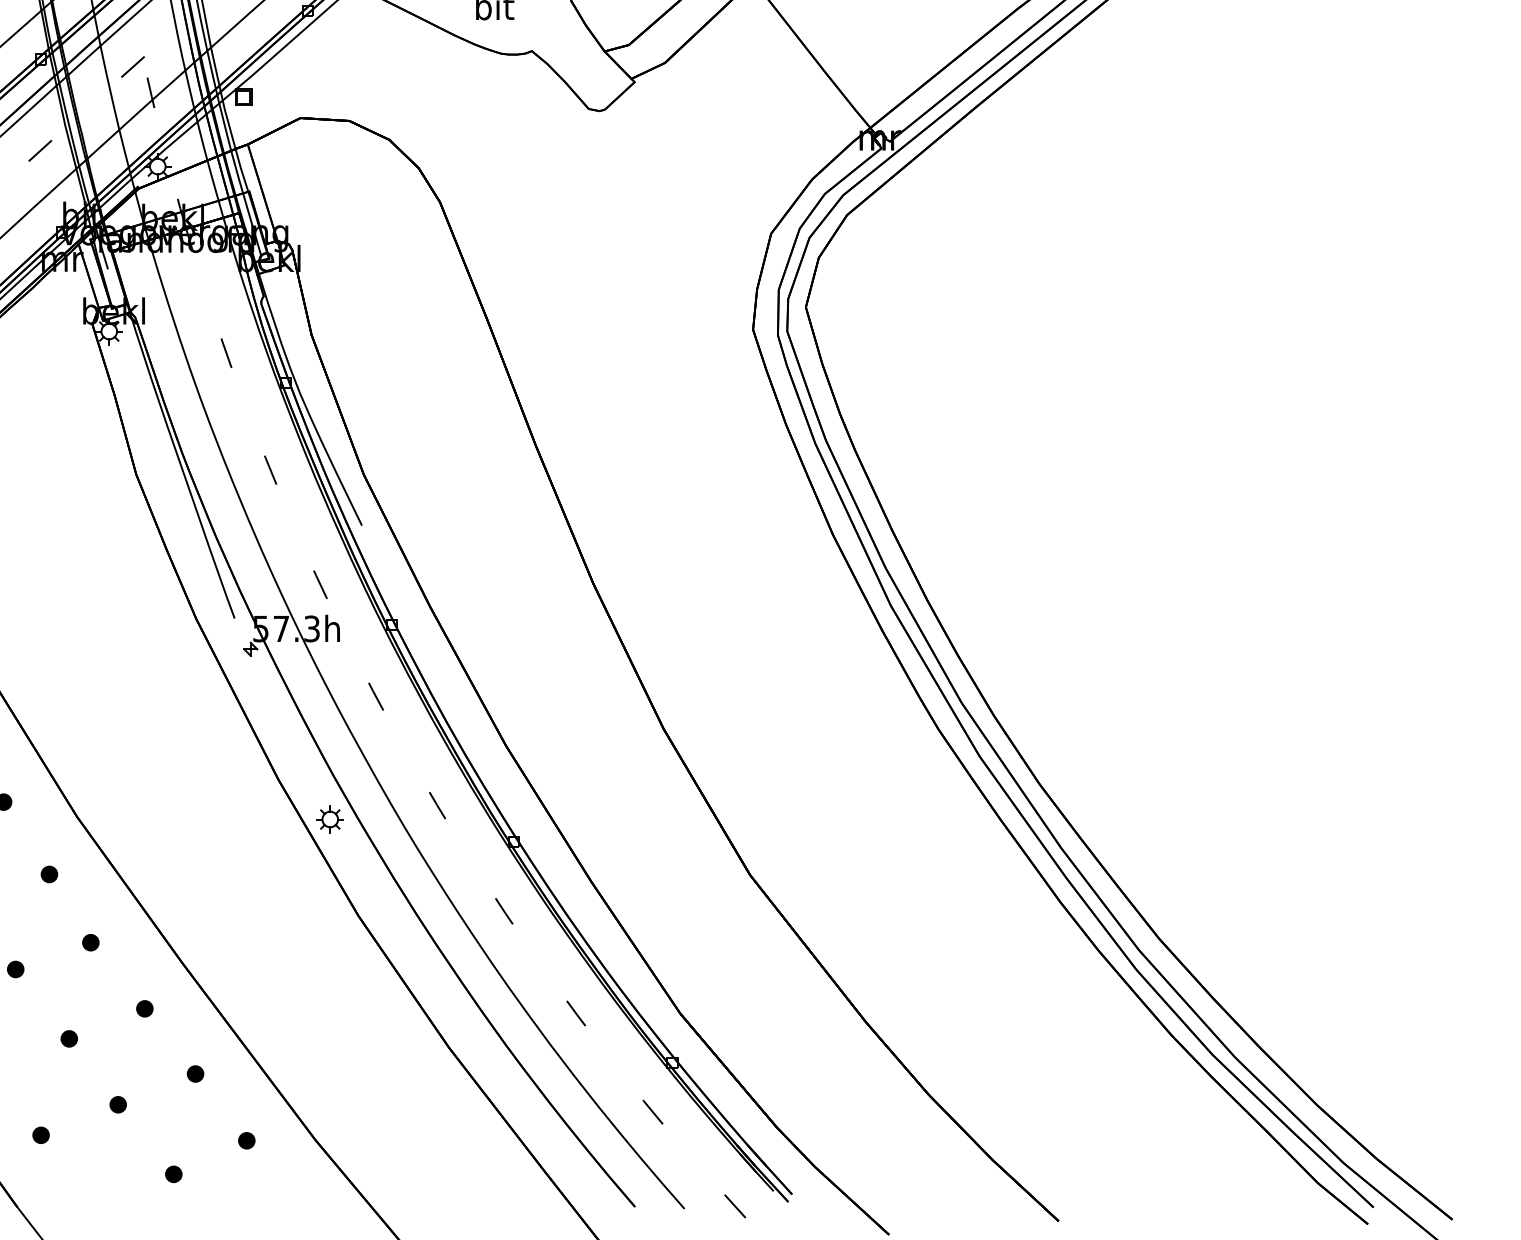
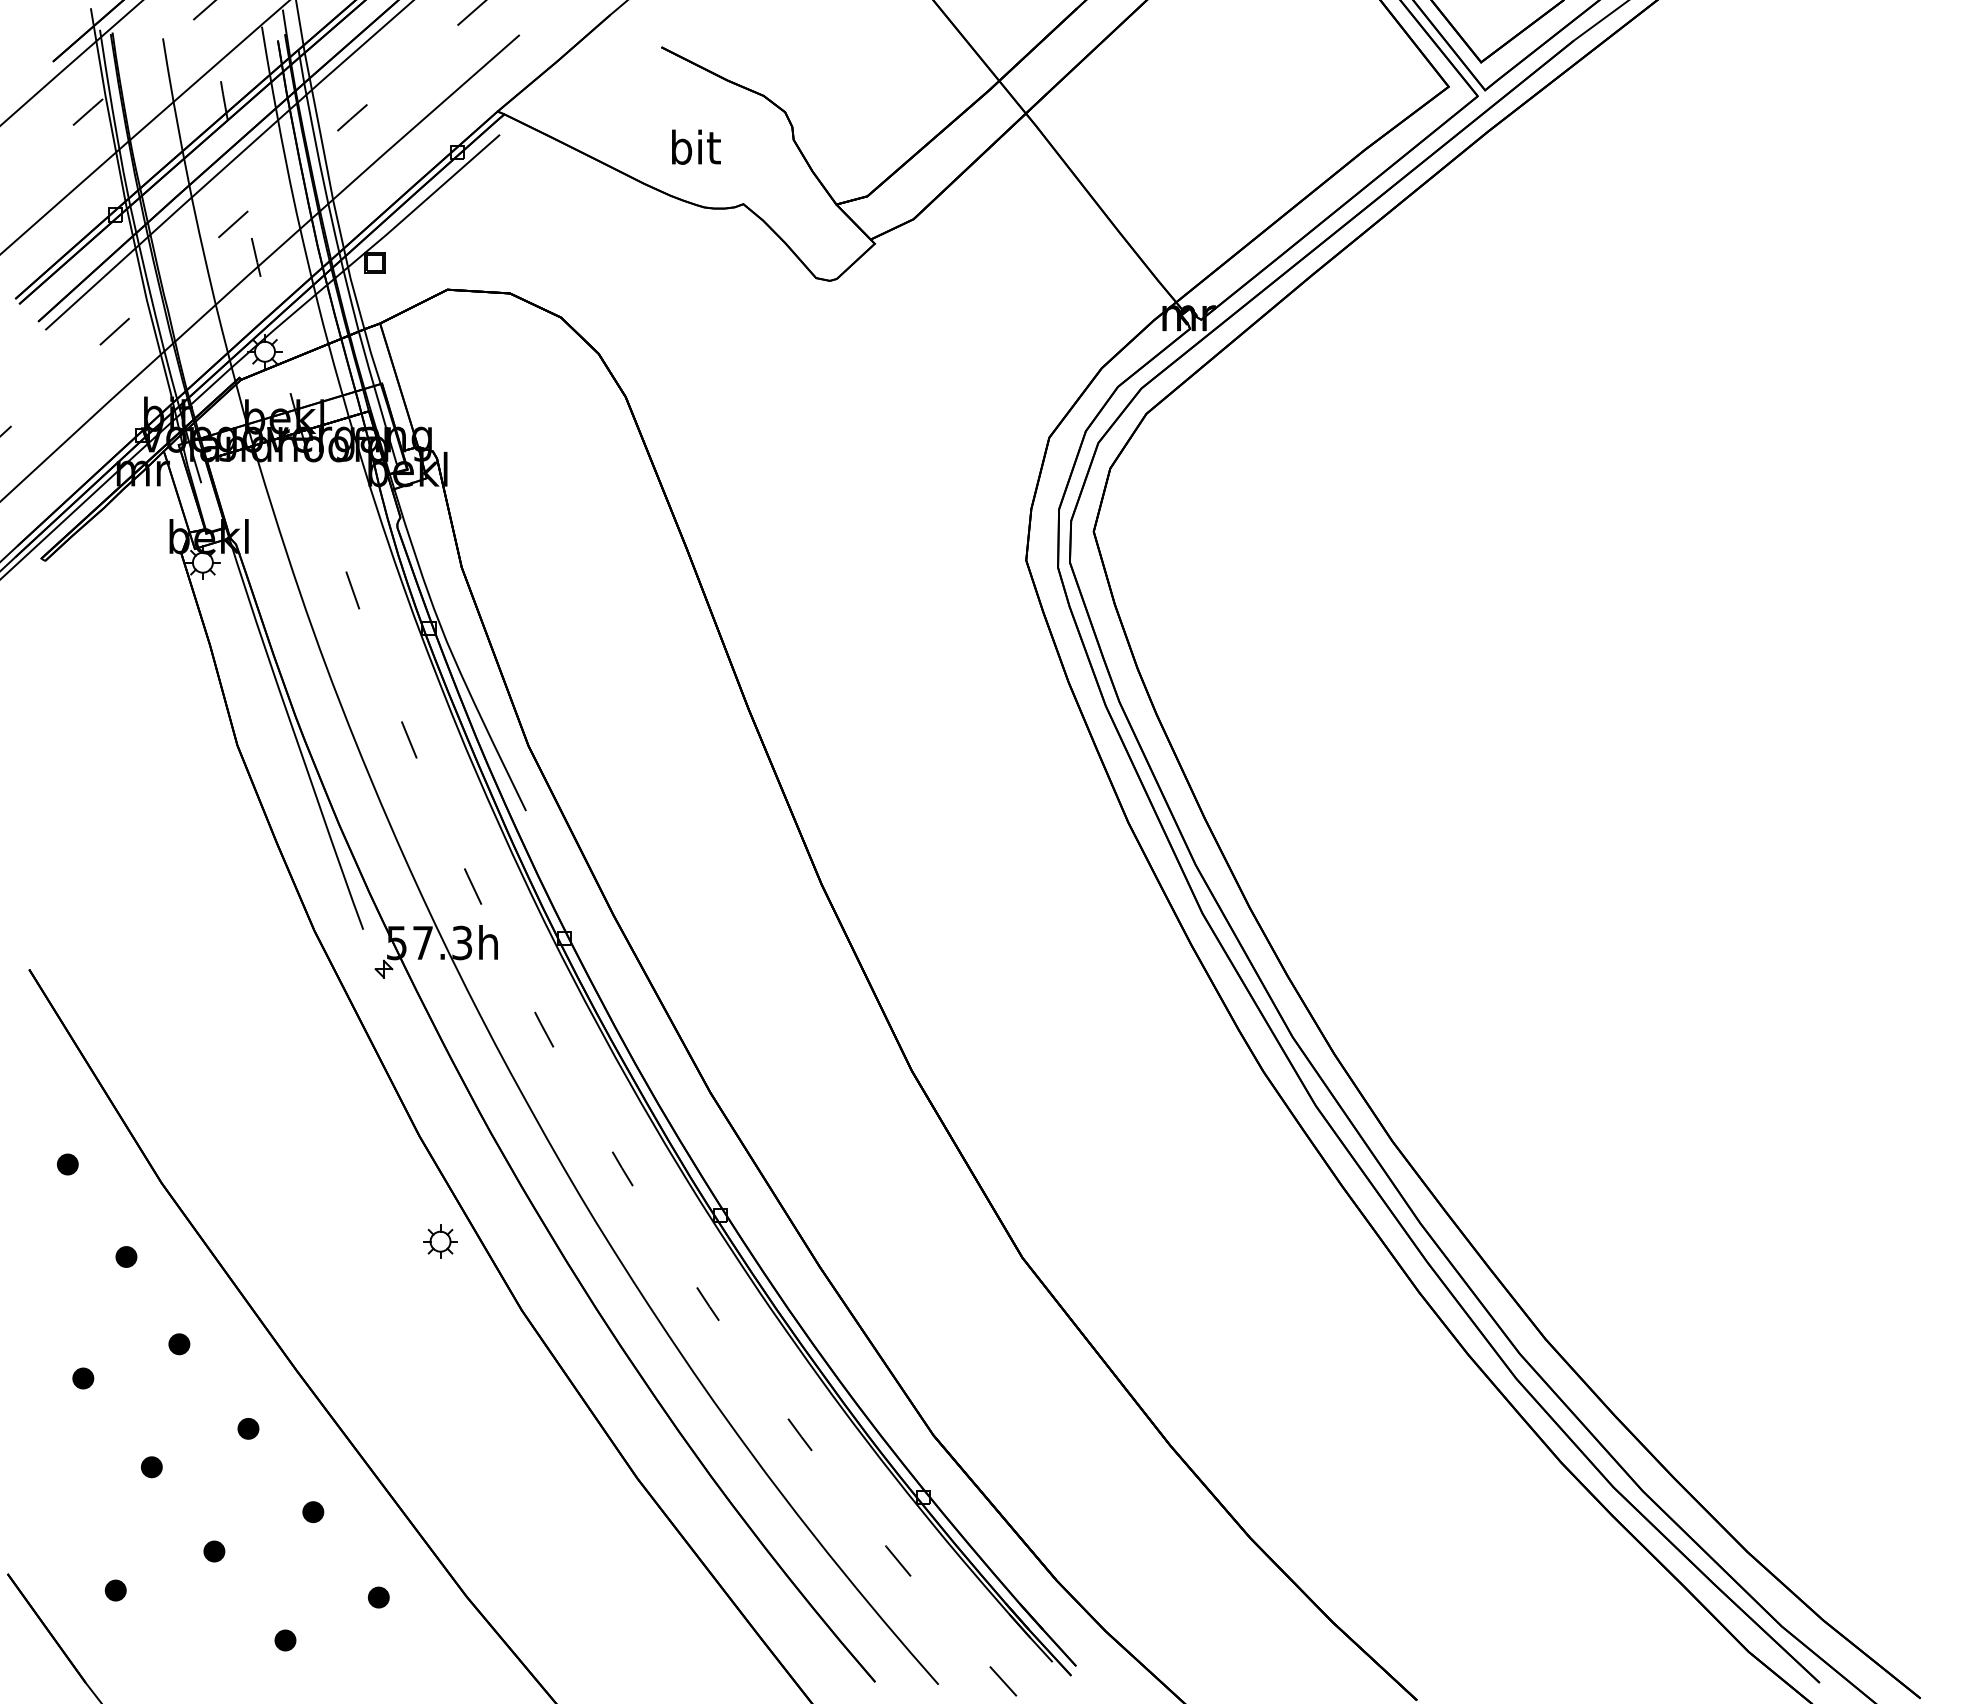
part: (330, 819) -> (440, 1241), moved

